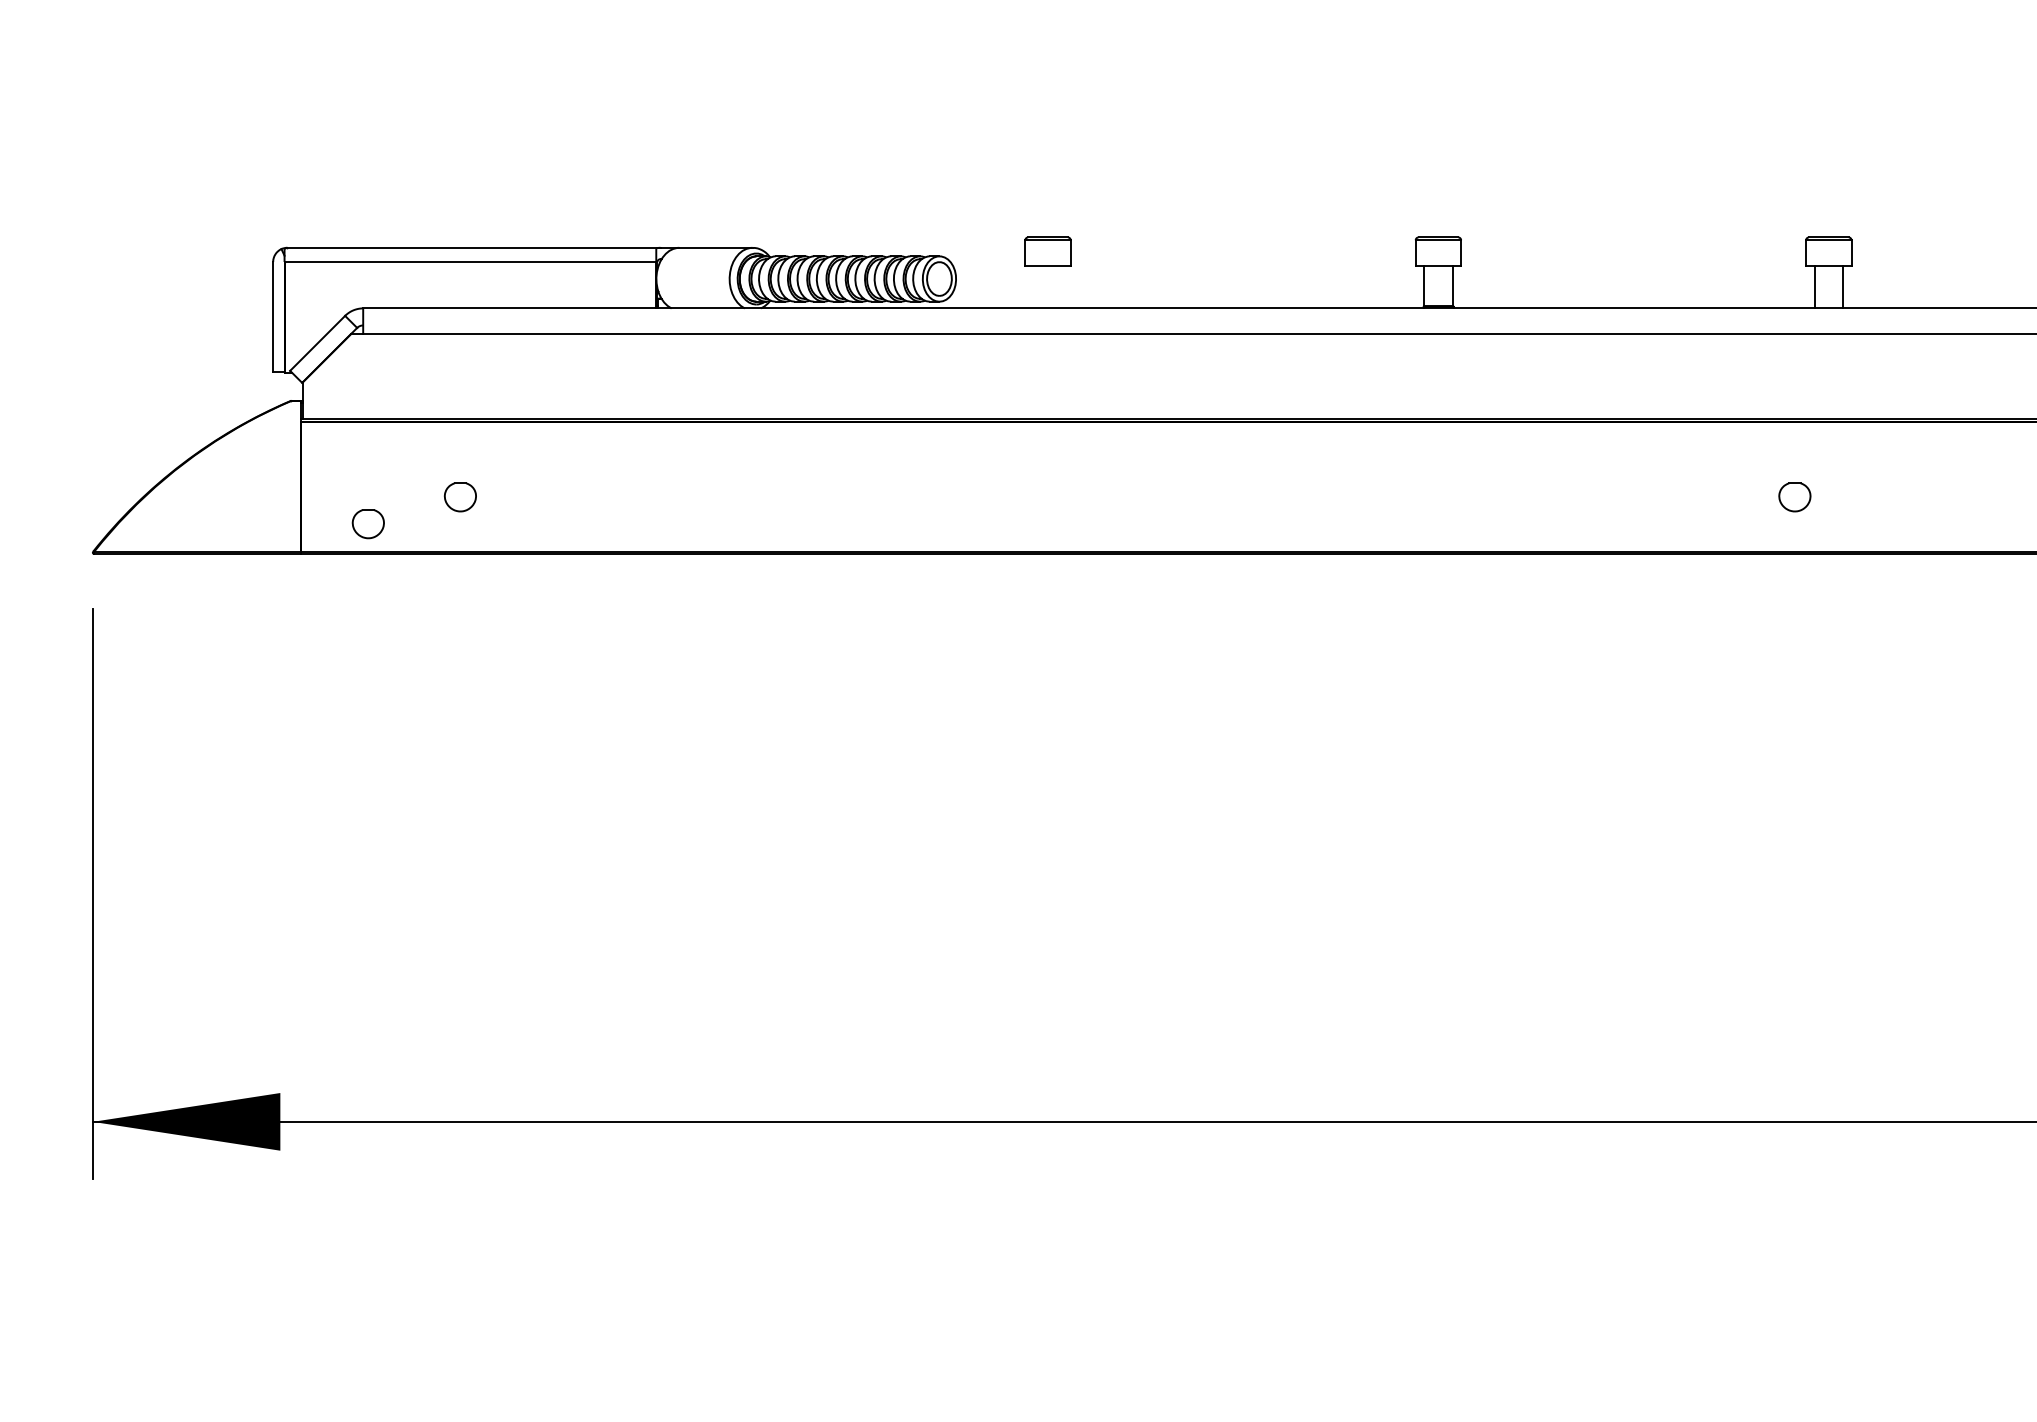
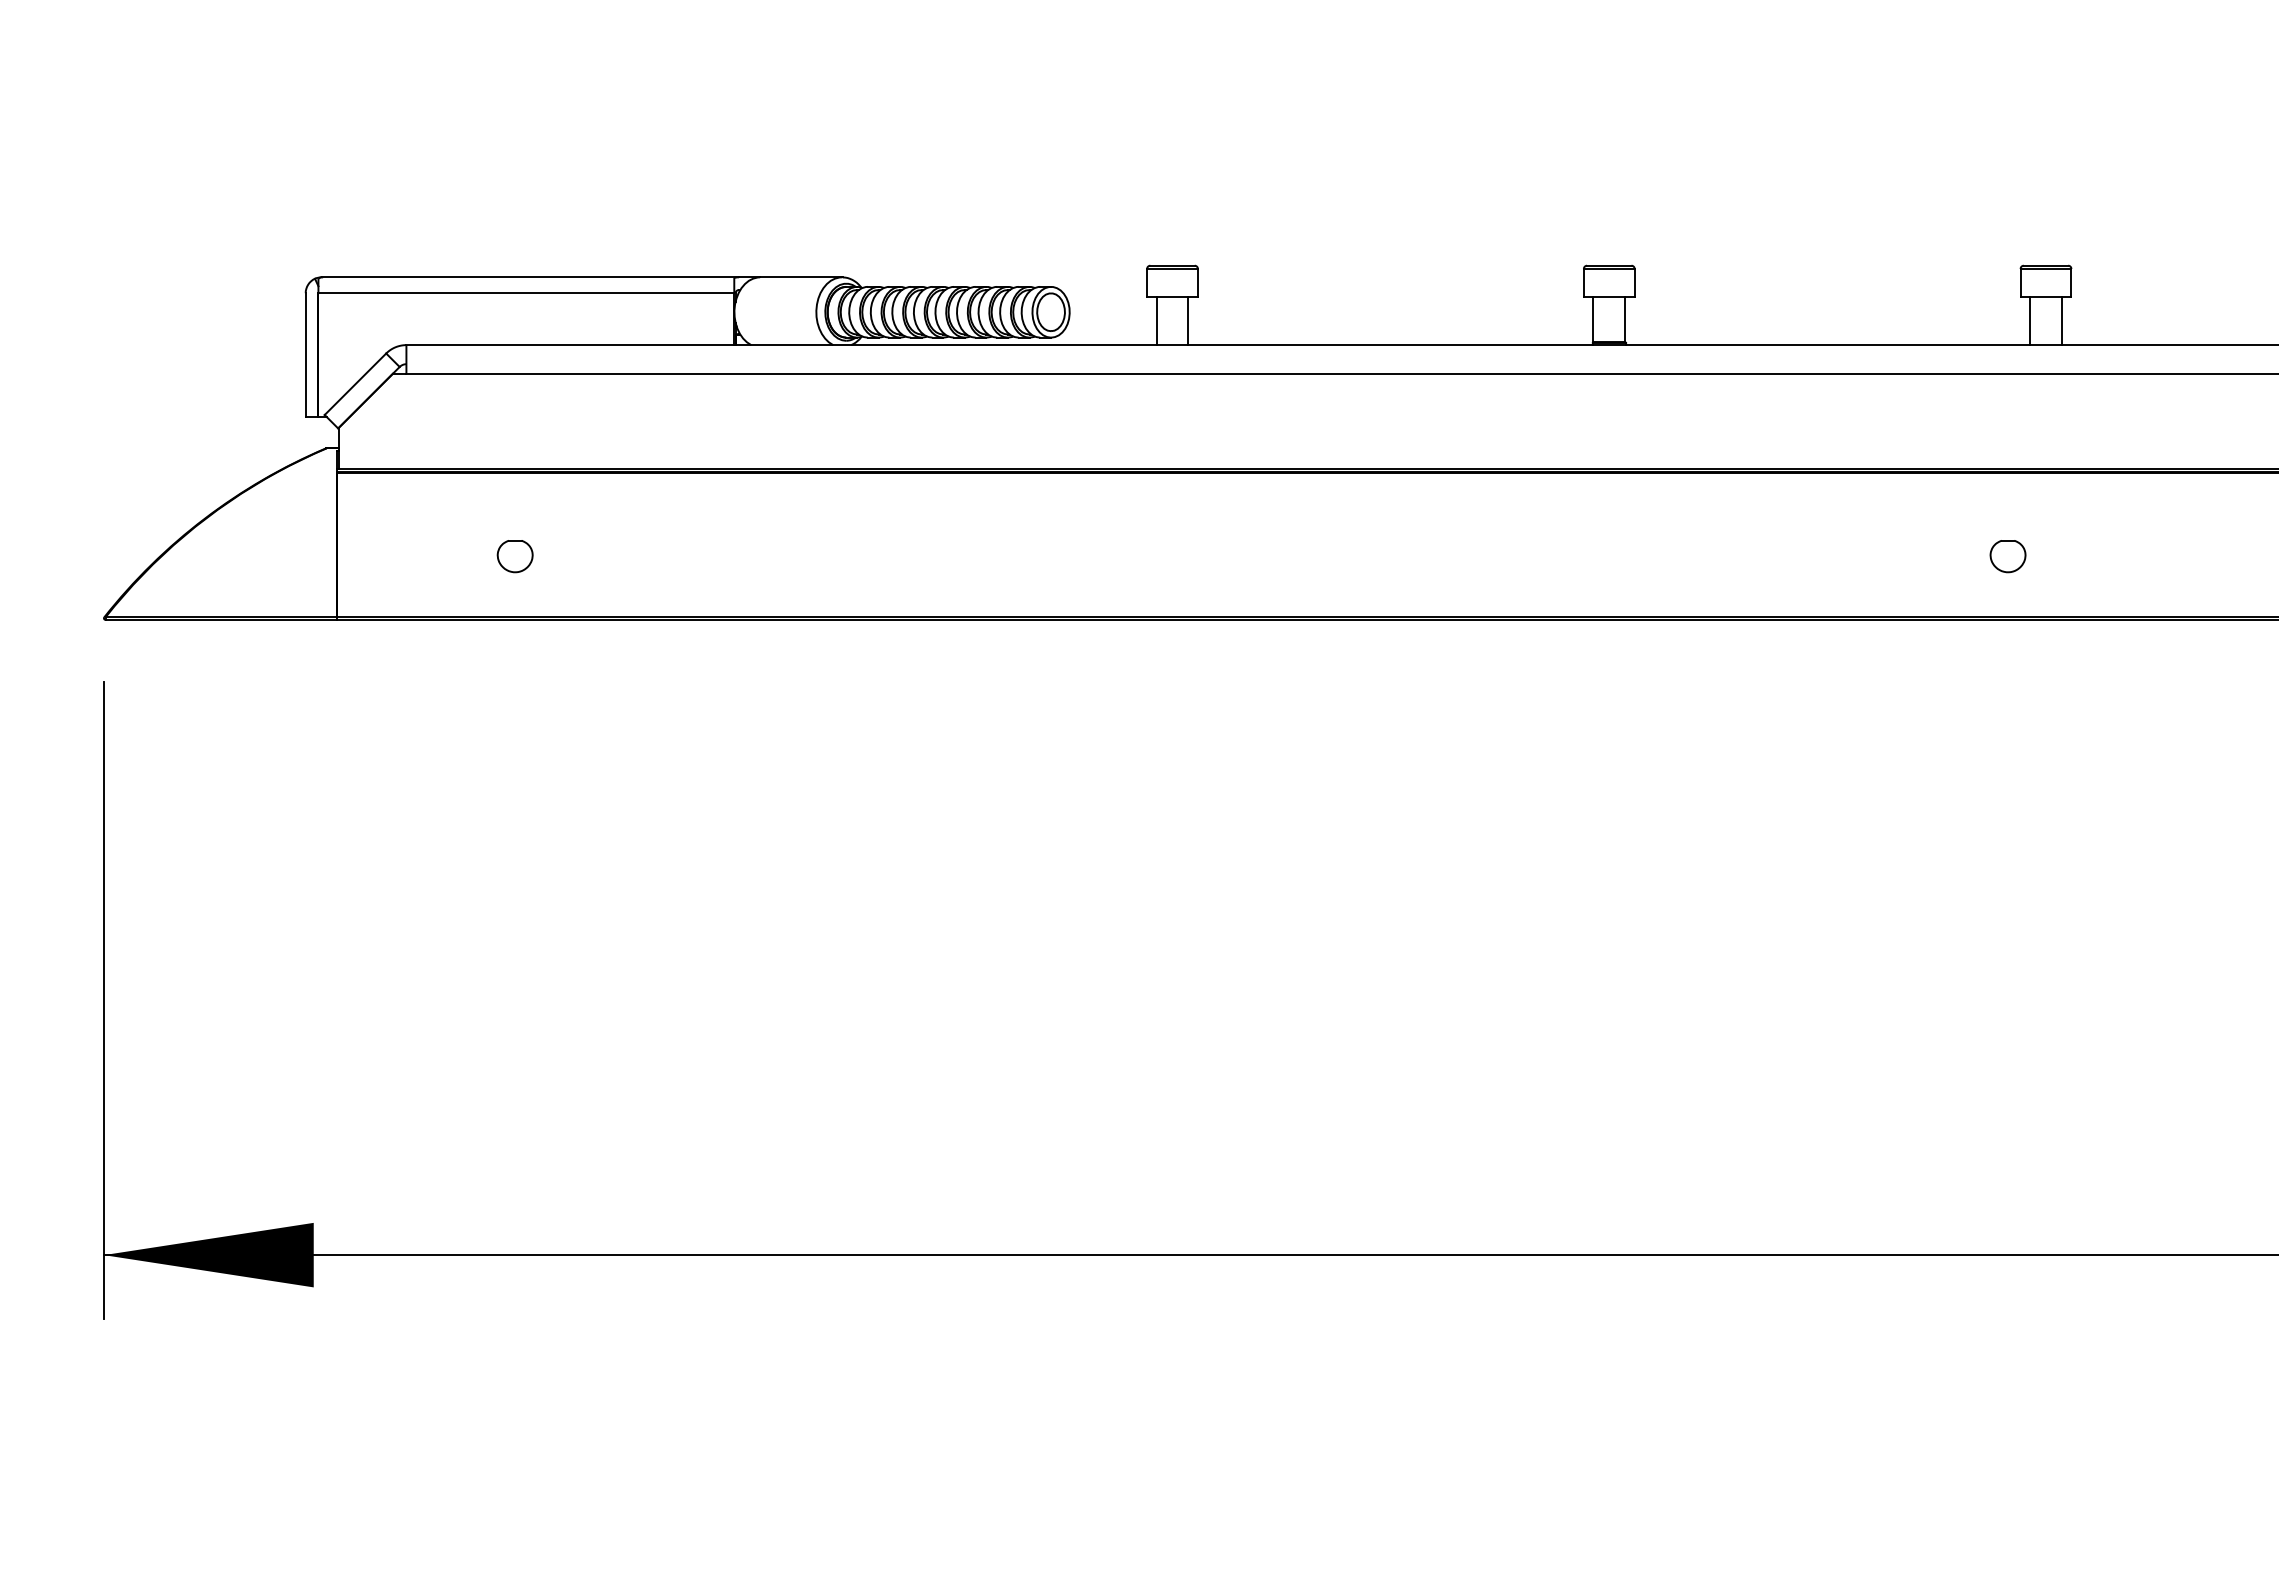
line: (1033, 287) -> (1156, 321), added
line: (1062, 287) -> (1188, 321), added
part: (367, 524) -> (411, 586), removed

